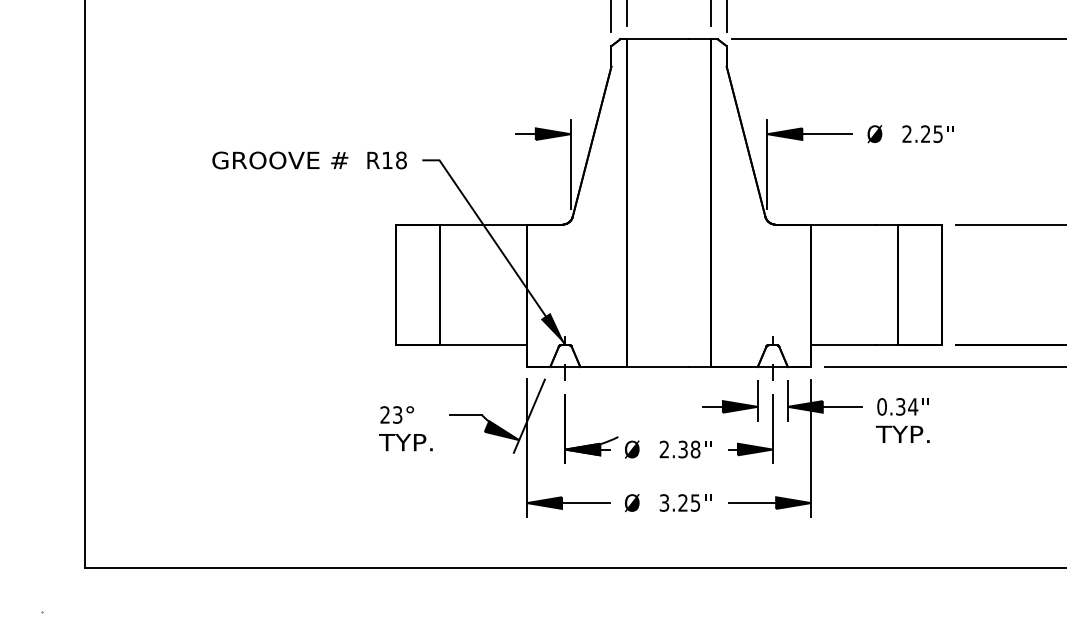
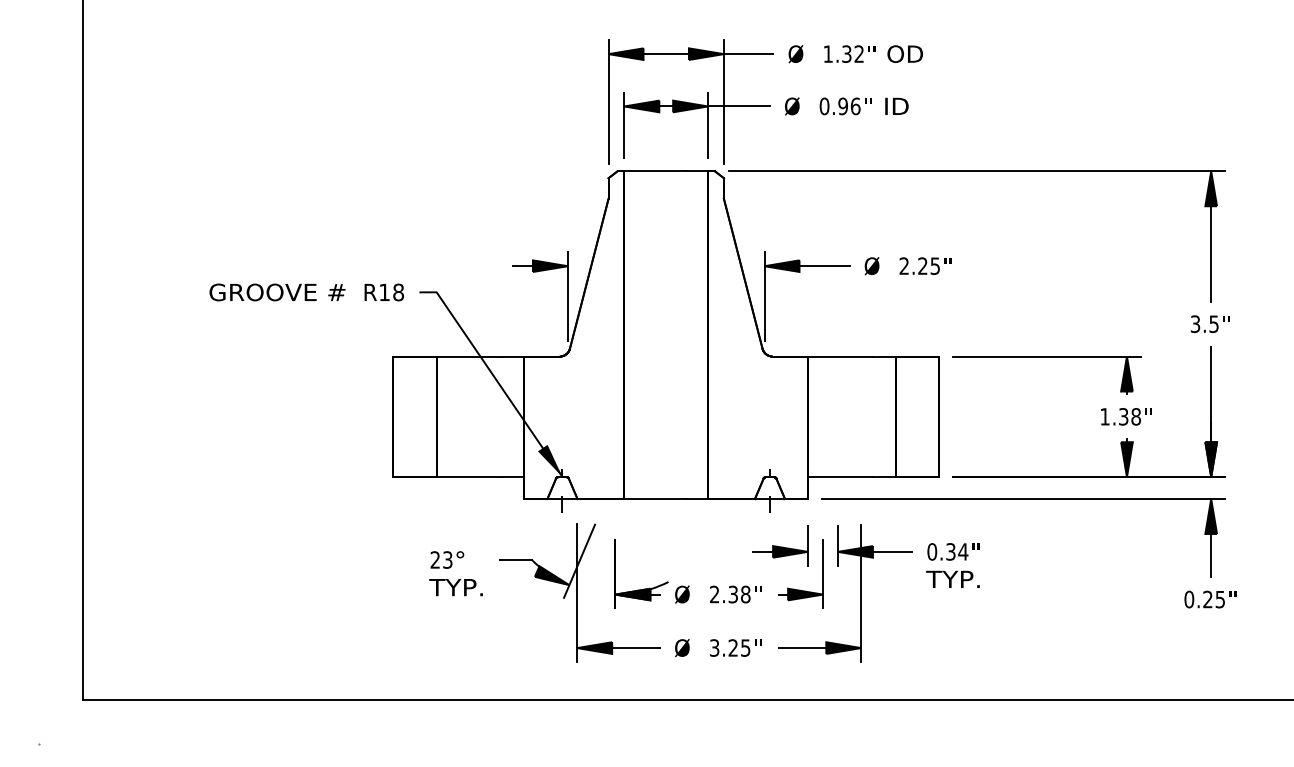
part: (660, 443) -> (710, 588), moved

